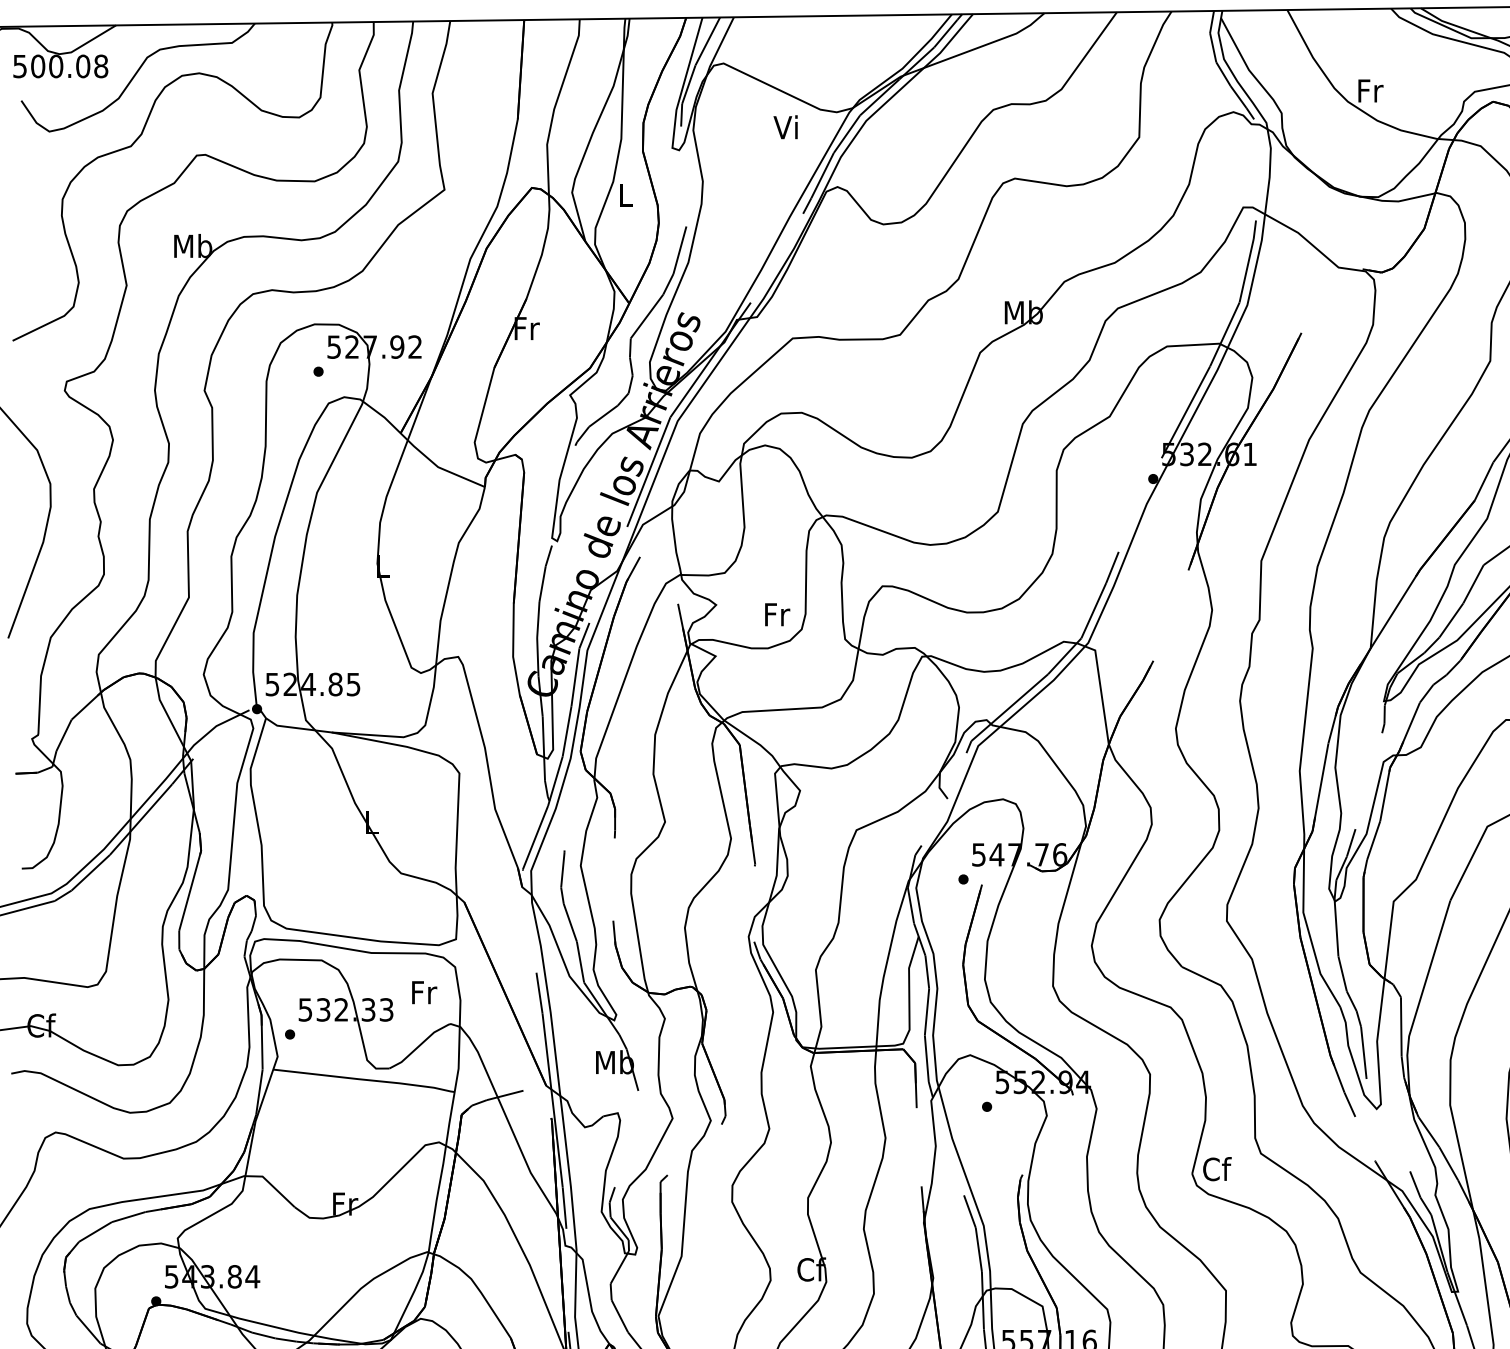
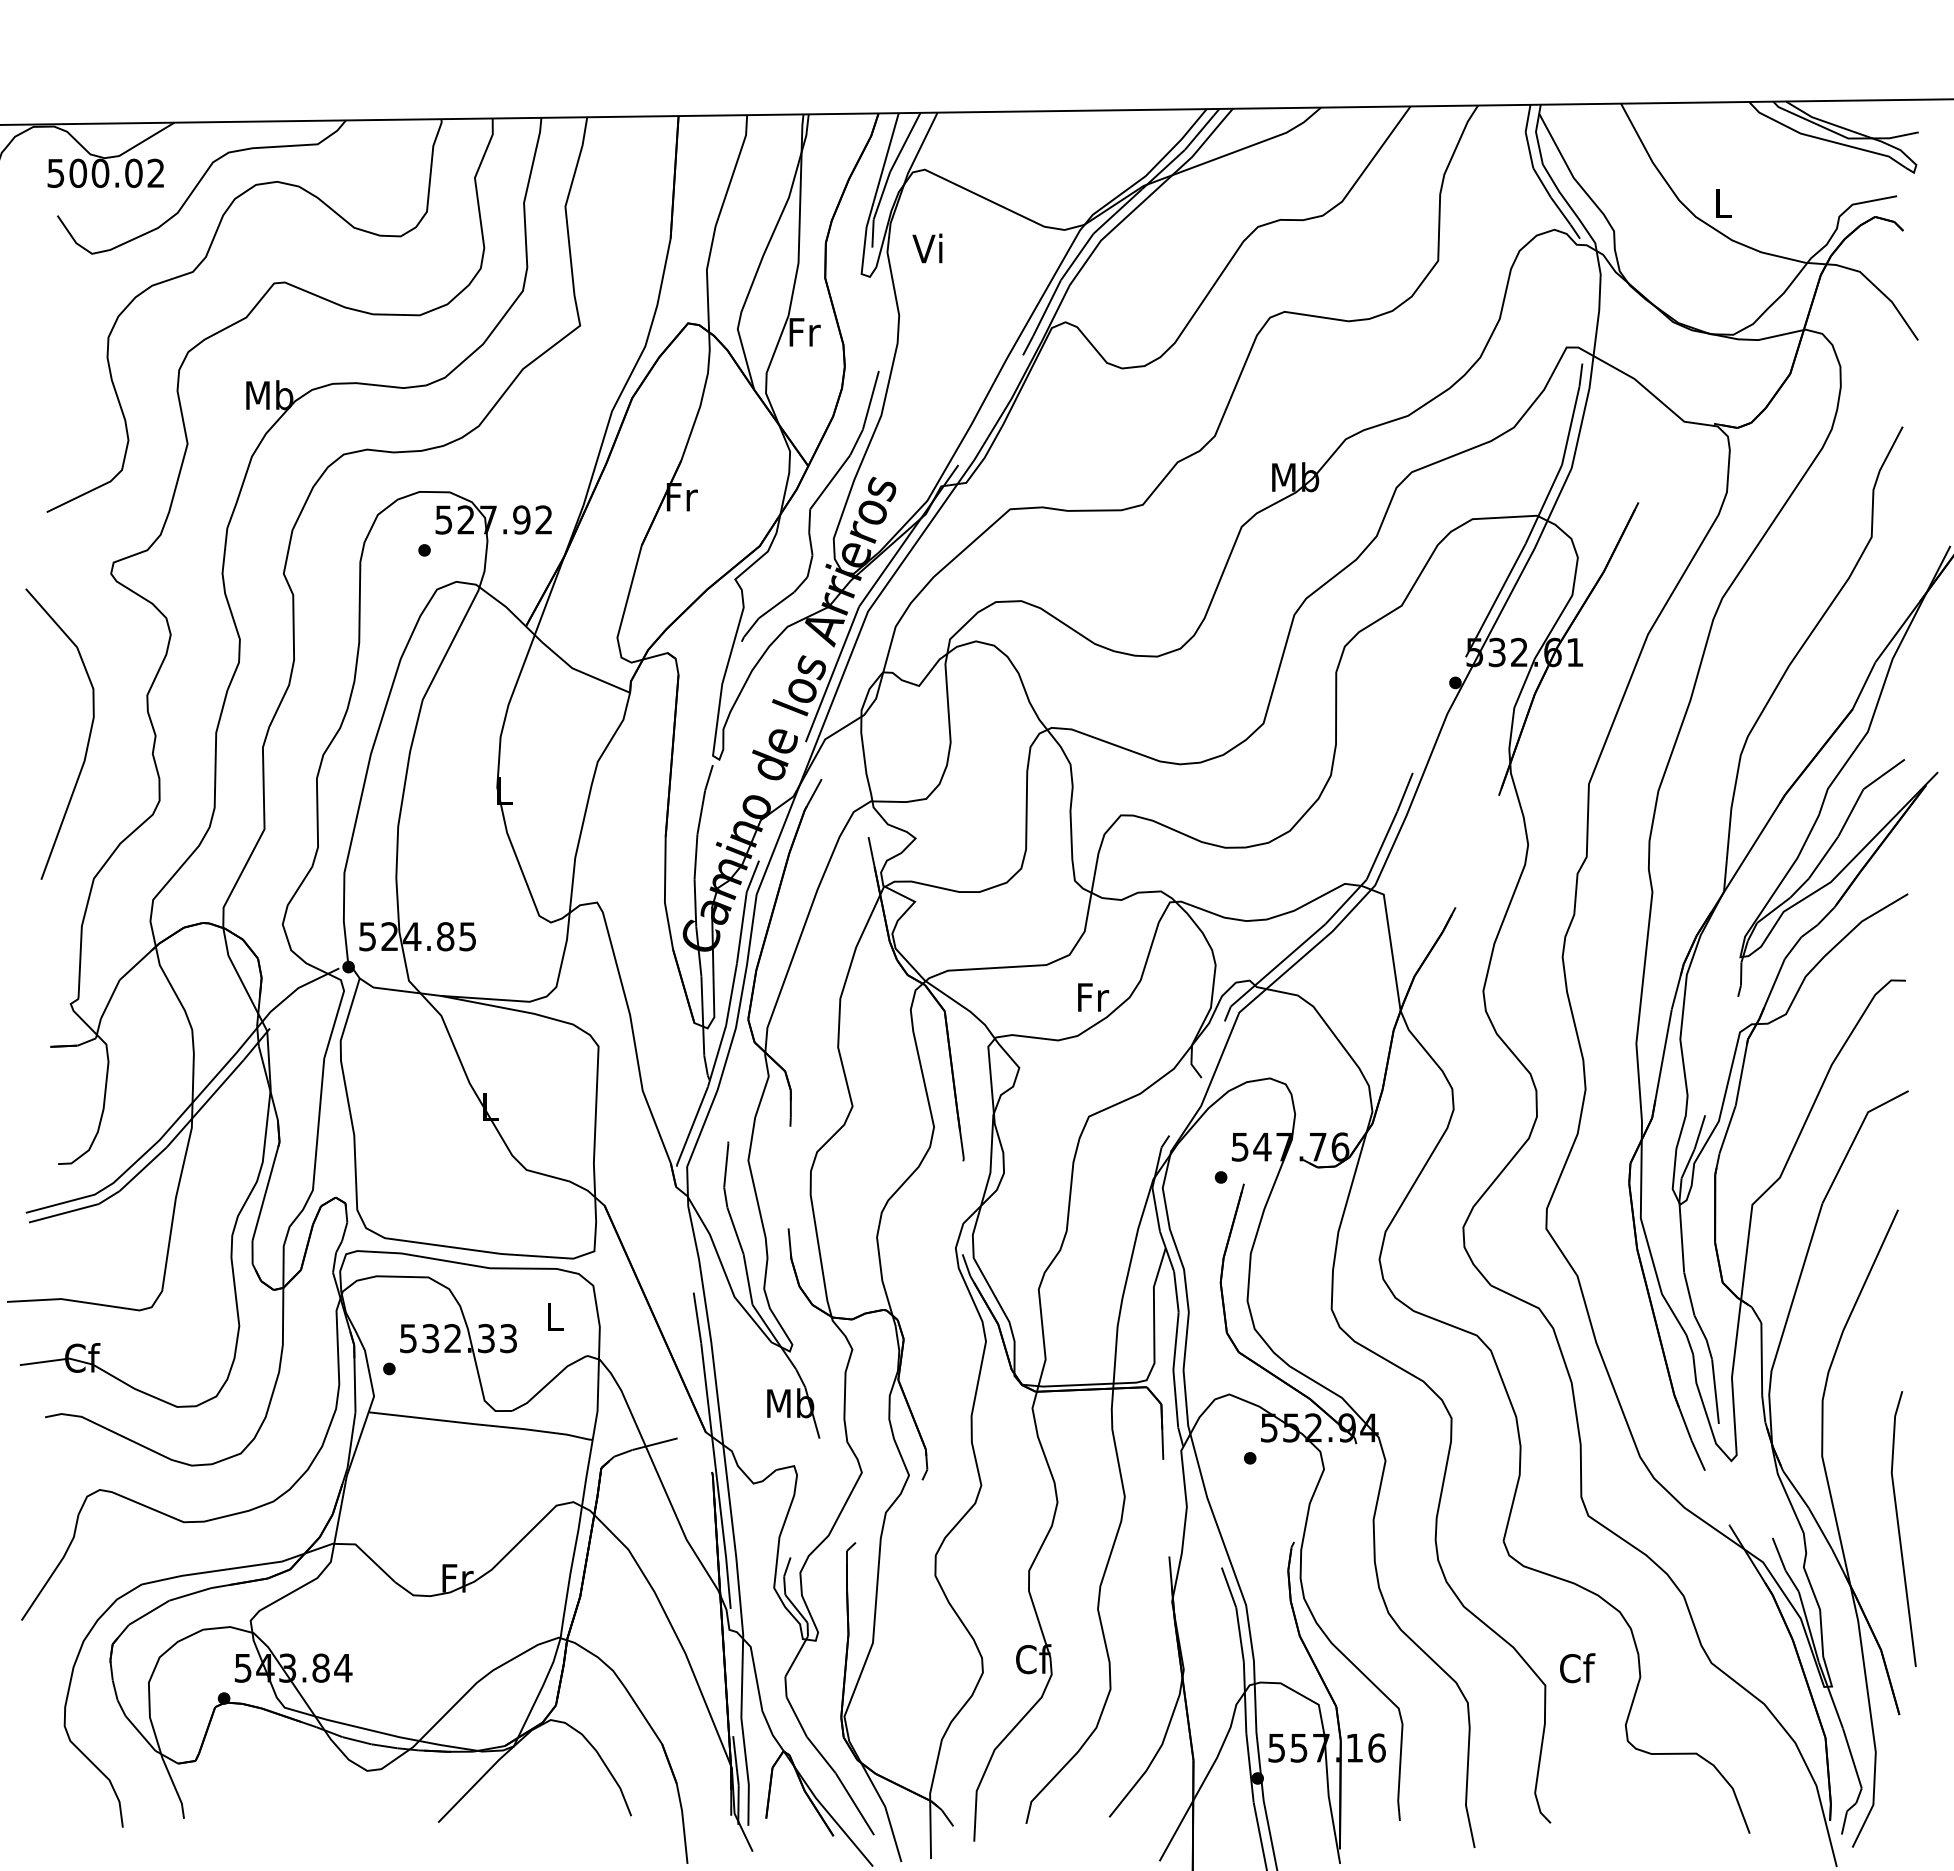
text: (100, 65) -> (155, 172), 500.08 -> 500.02
text: (1370, 90) -> (1723, 203), Fr -> L
text: (785, 127) -> (927, 248), moved
text: (626, 195) -> (804, 332), L -> Fr
text: (777, 614) -> (1093, 997), moved
text: (424, 992) -> (555, 1317), Fr -> L
text: (1217, 1169) -> (1577, 1668), moved

